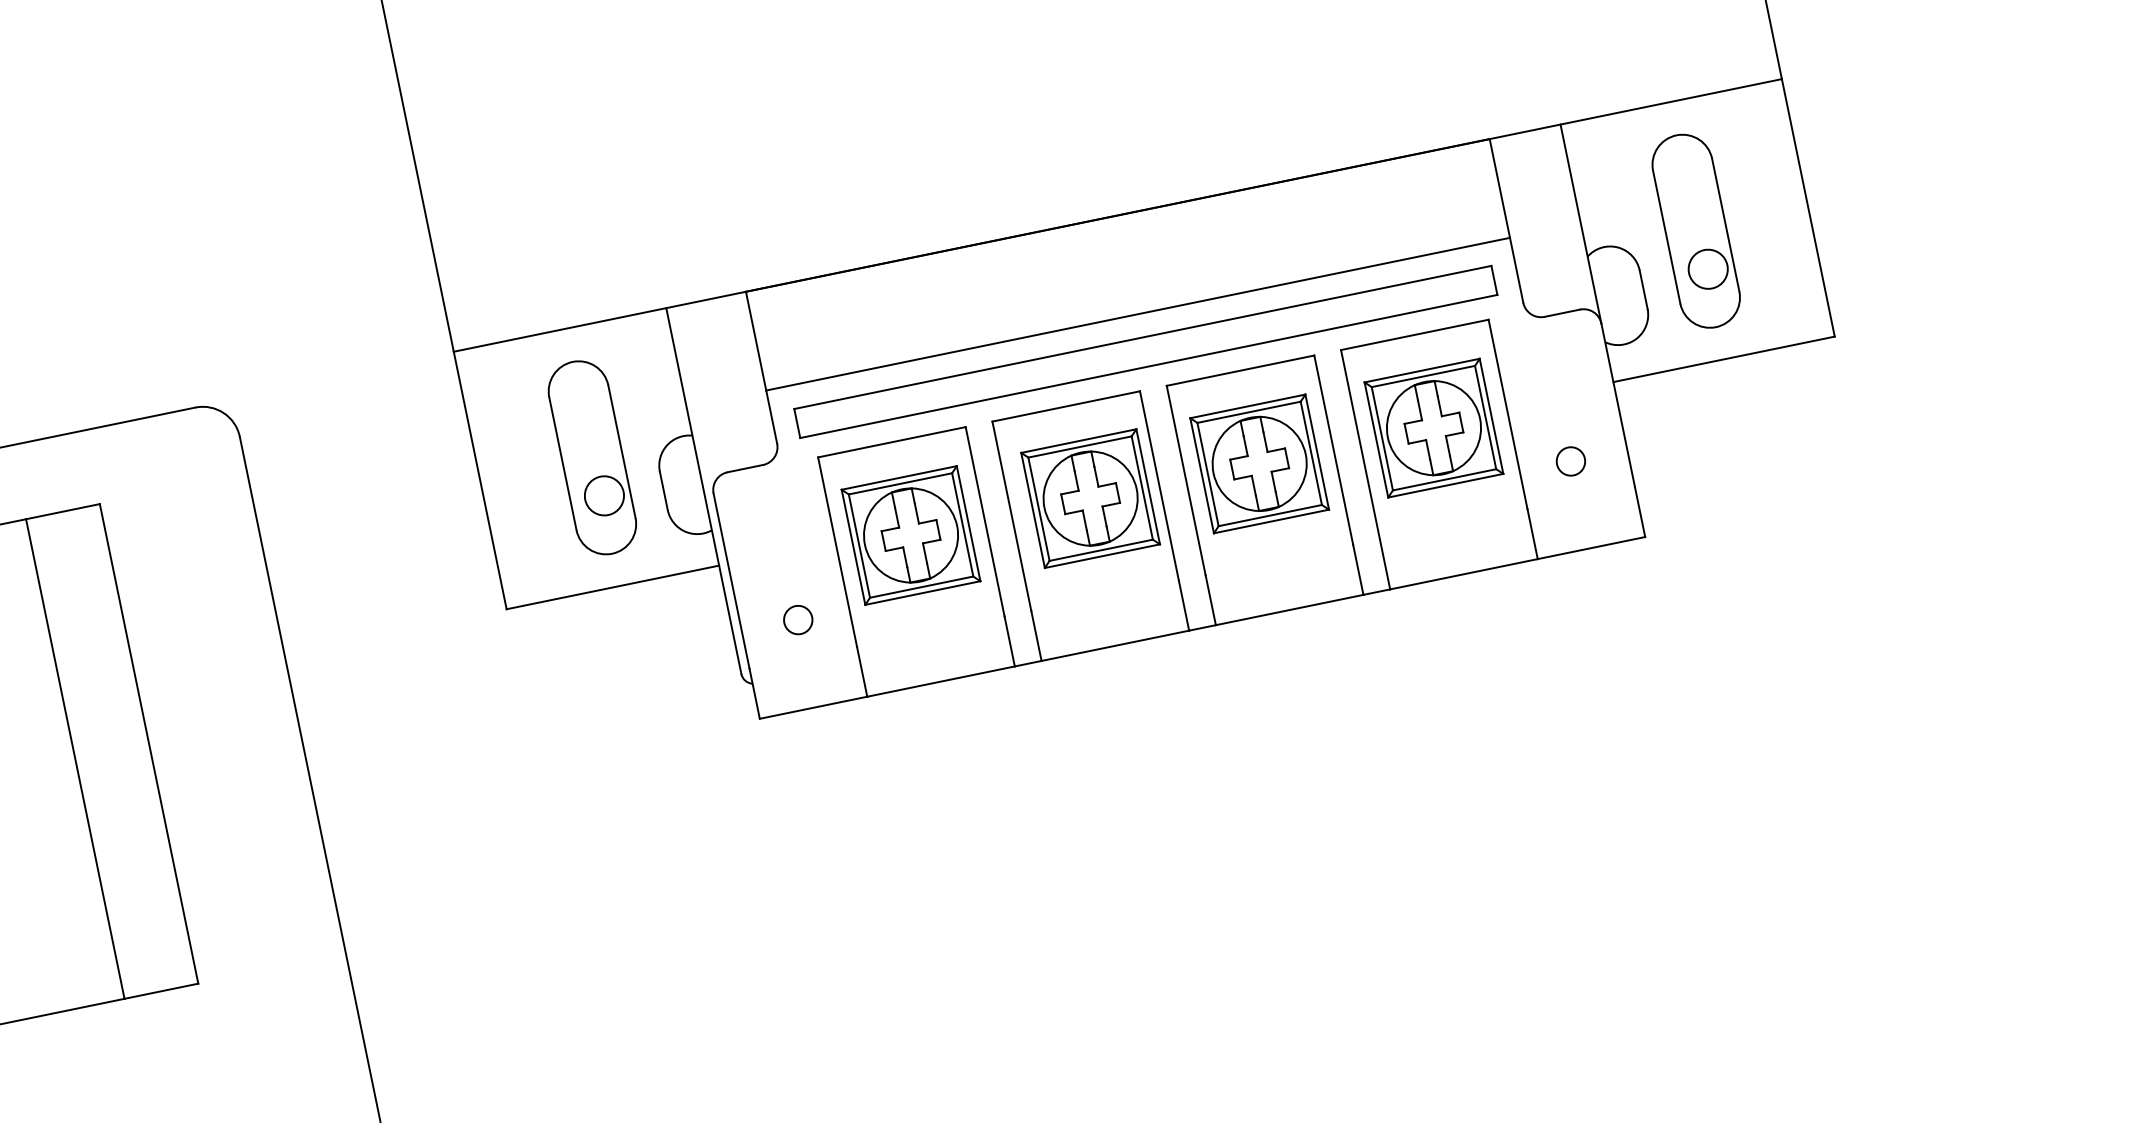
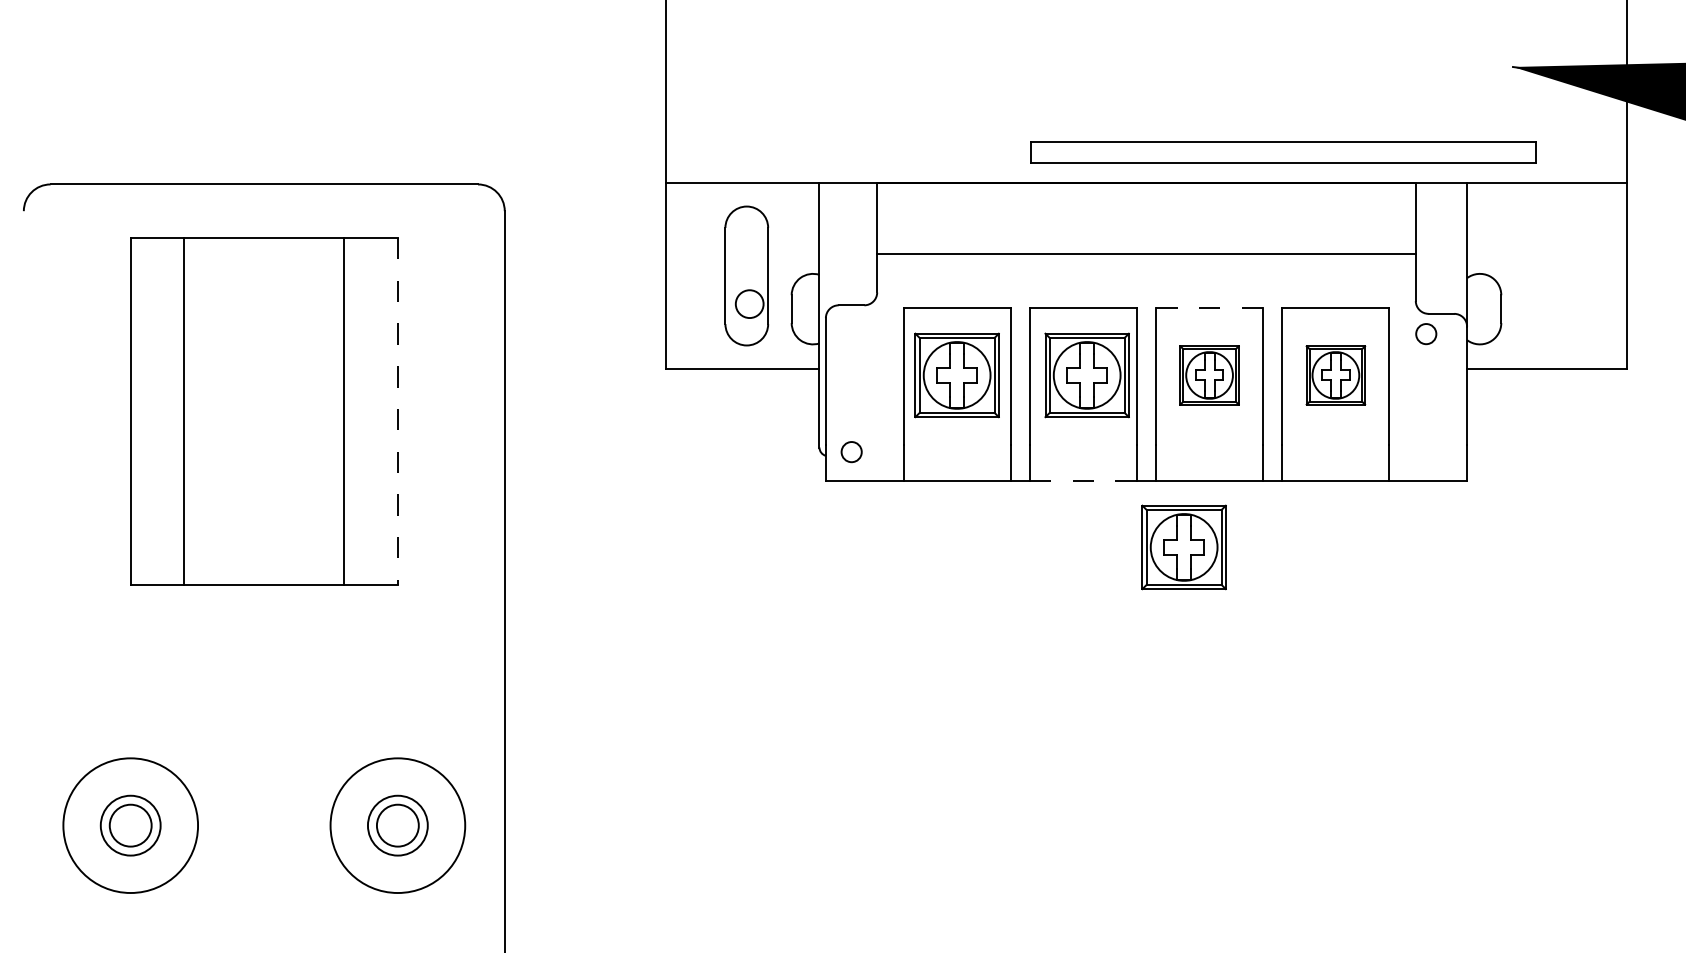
part: (1696, 230) -> (1546, 275), removed
part: (1145, 352) -> (1283, 152), moved
line: (1241, 369) -> (1210, 307), solid -> dashed
part: (1433, 428) -> (1335, 375), size x0.7
circle: (1571, 461) -> (1426, 334), moved
part: (1259, 464) -> (1209, 375), size x0.7
circle: (798, 620) -> (851, 452), moved
line: (1114, 646) -> (1082, 481), solid -> dashed
part: (1272, 708) -> (1183, 547), added
line: (148, 743) -> (397, 411), solid -> dashed

